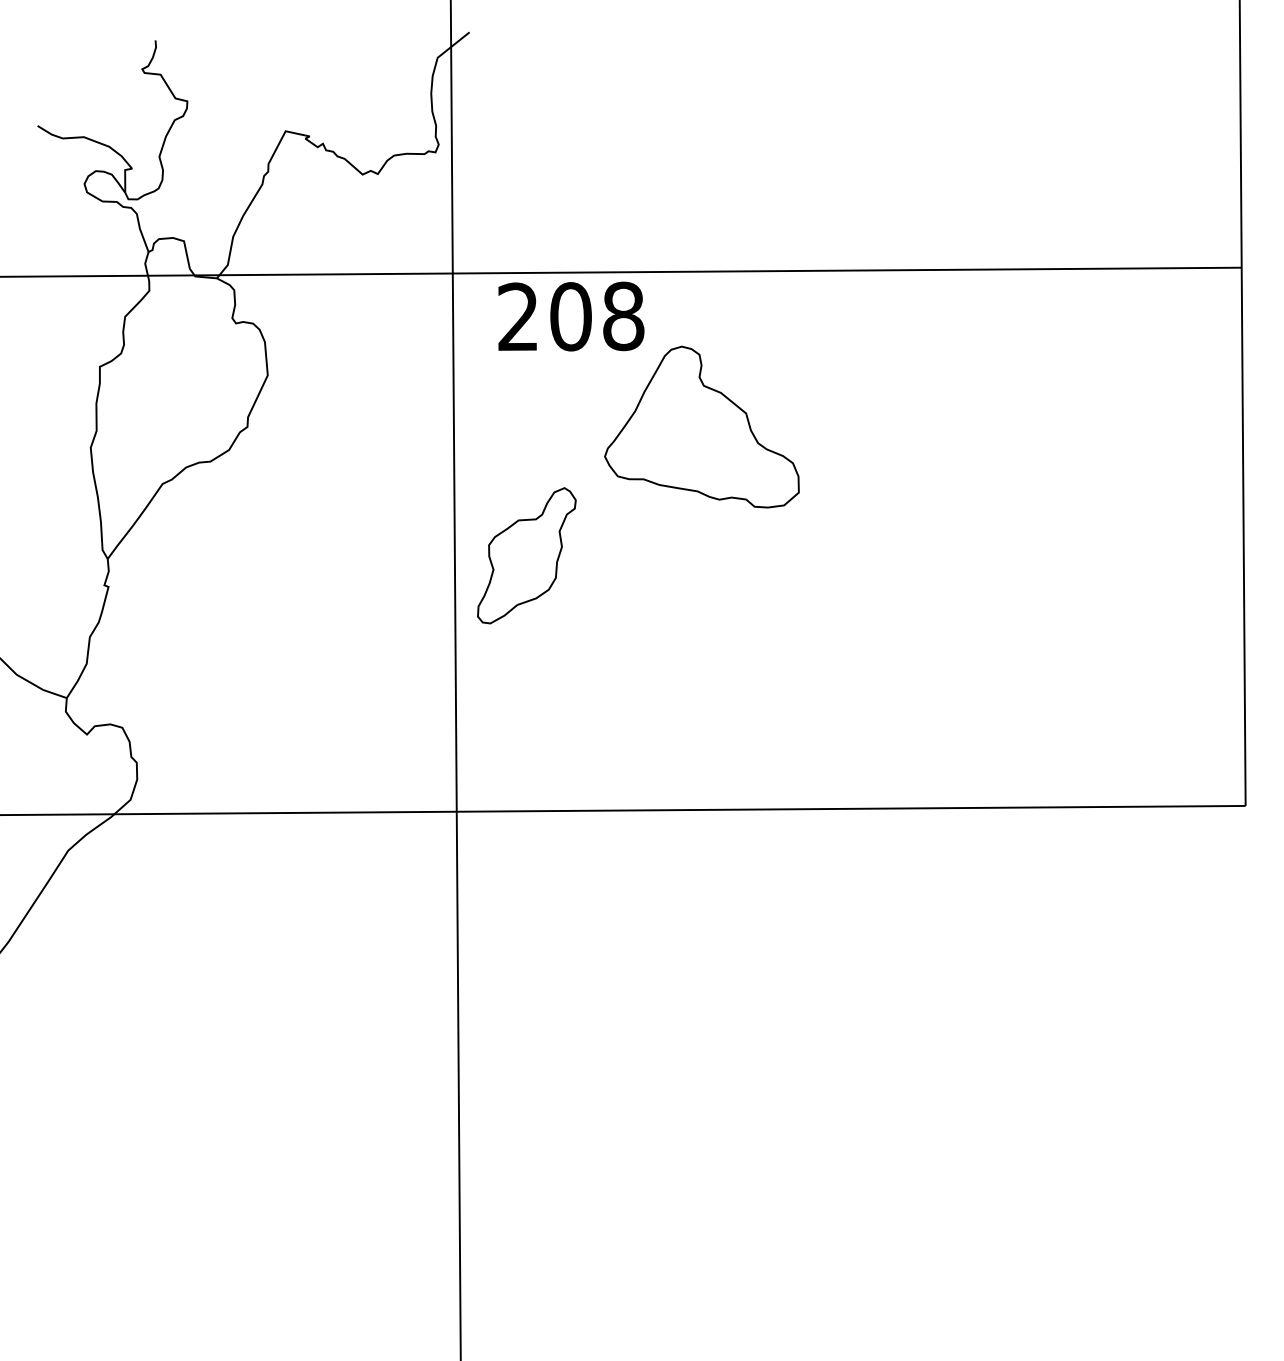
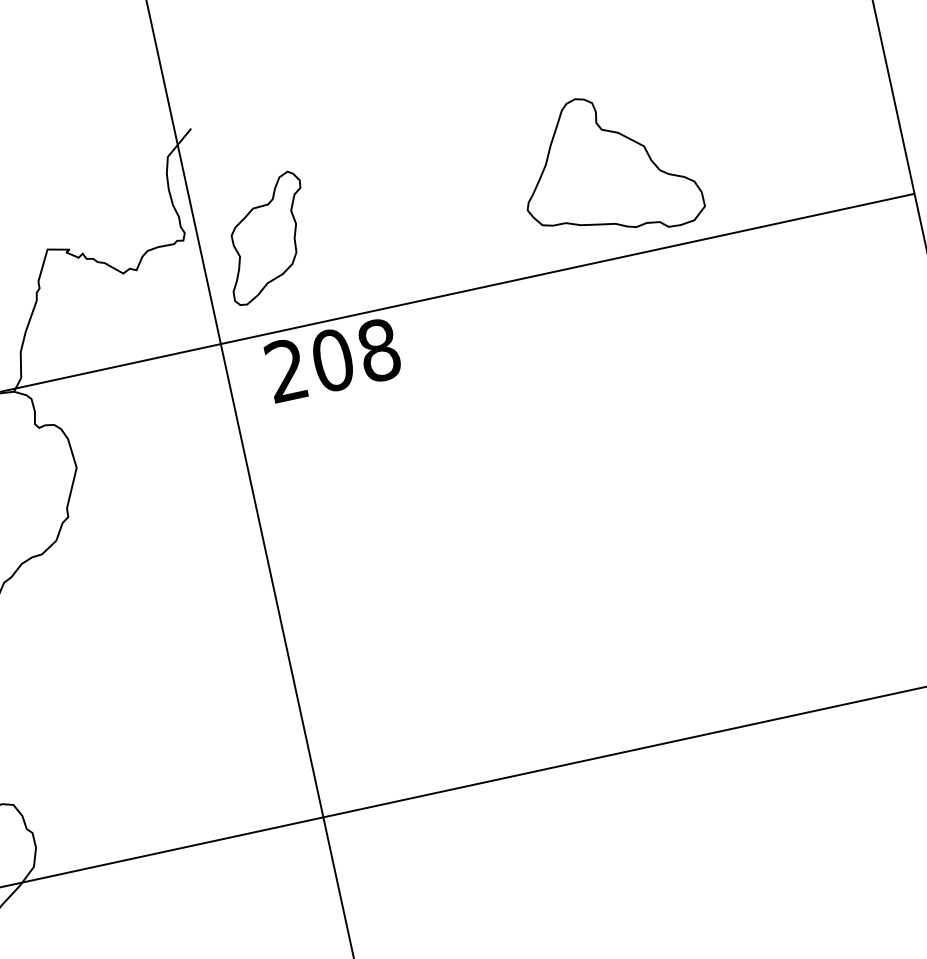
part: (701, 426) -> (607, 165), moved
part: (526, 555) -> (266, 238), moved

